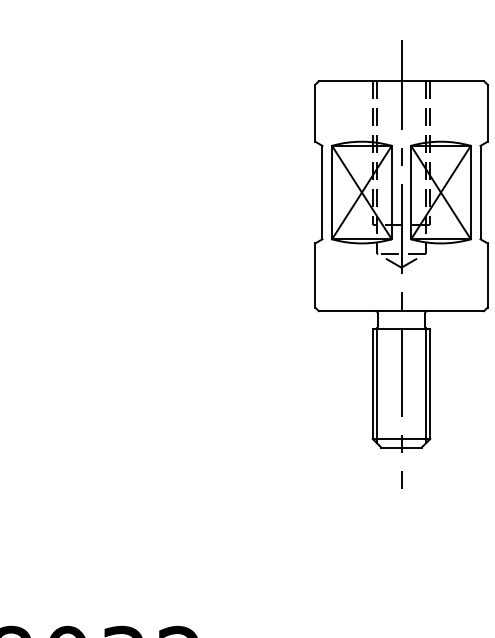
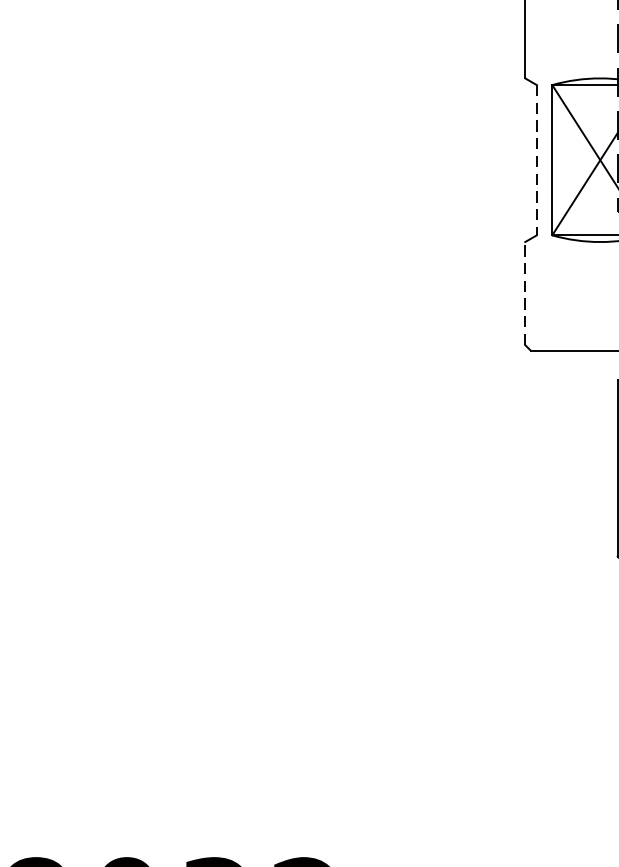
line: (322, 192) -> (536, 160), solid -> dashed
line: (315, 275) -> (525, 293), solid -> dashed

